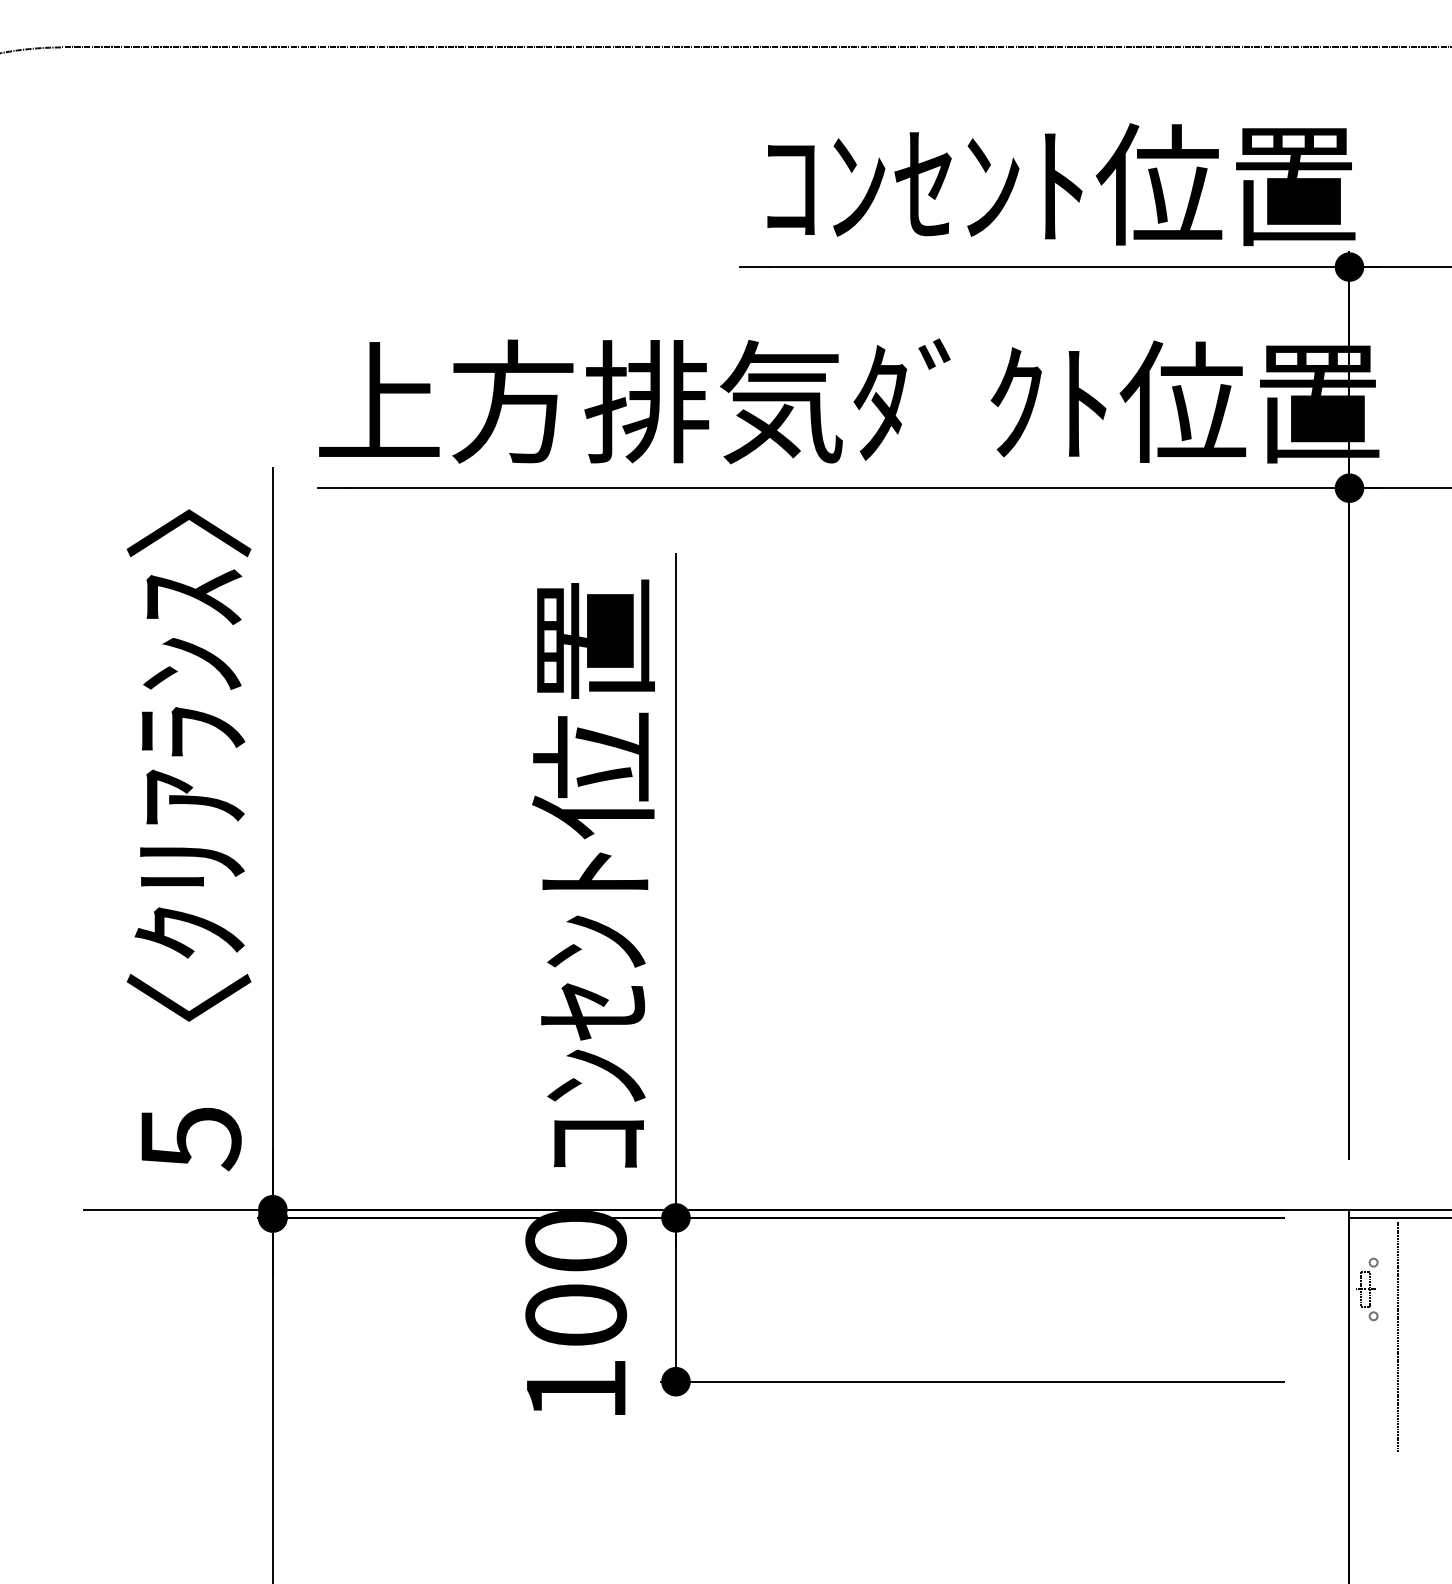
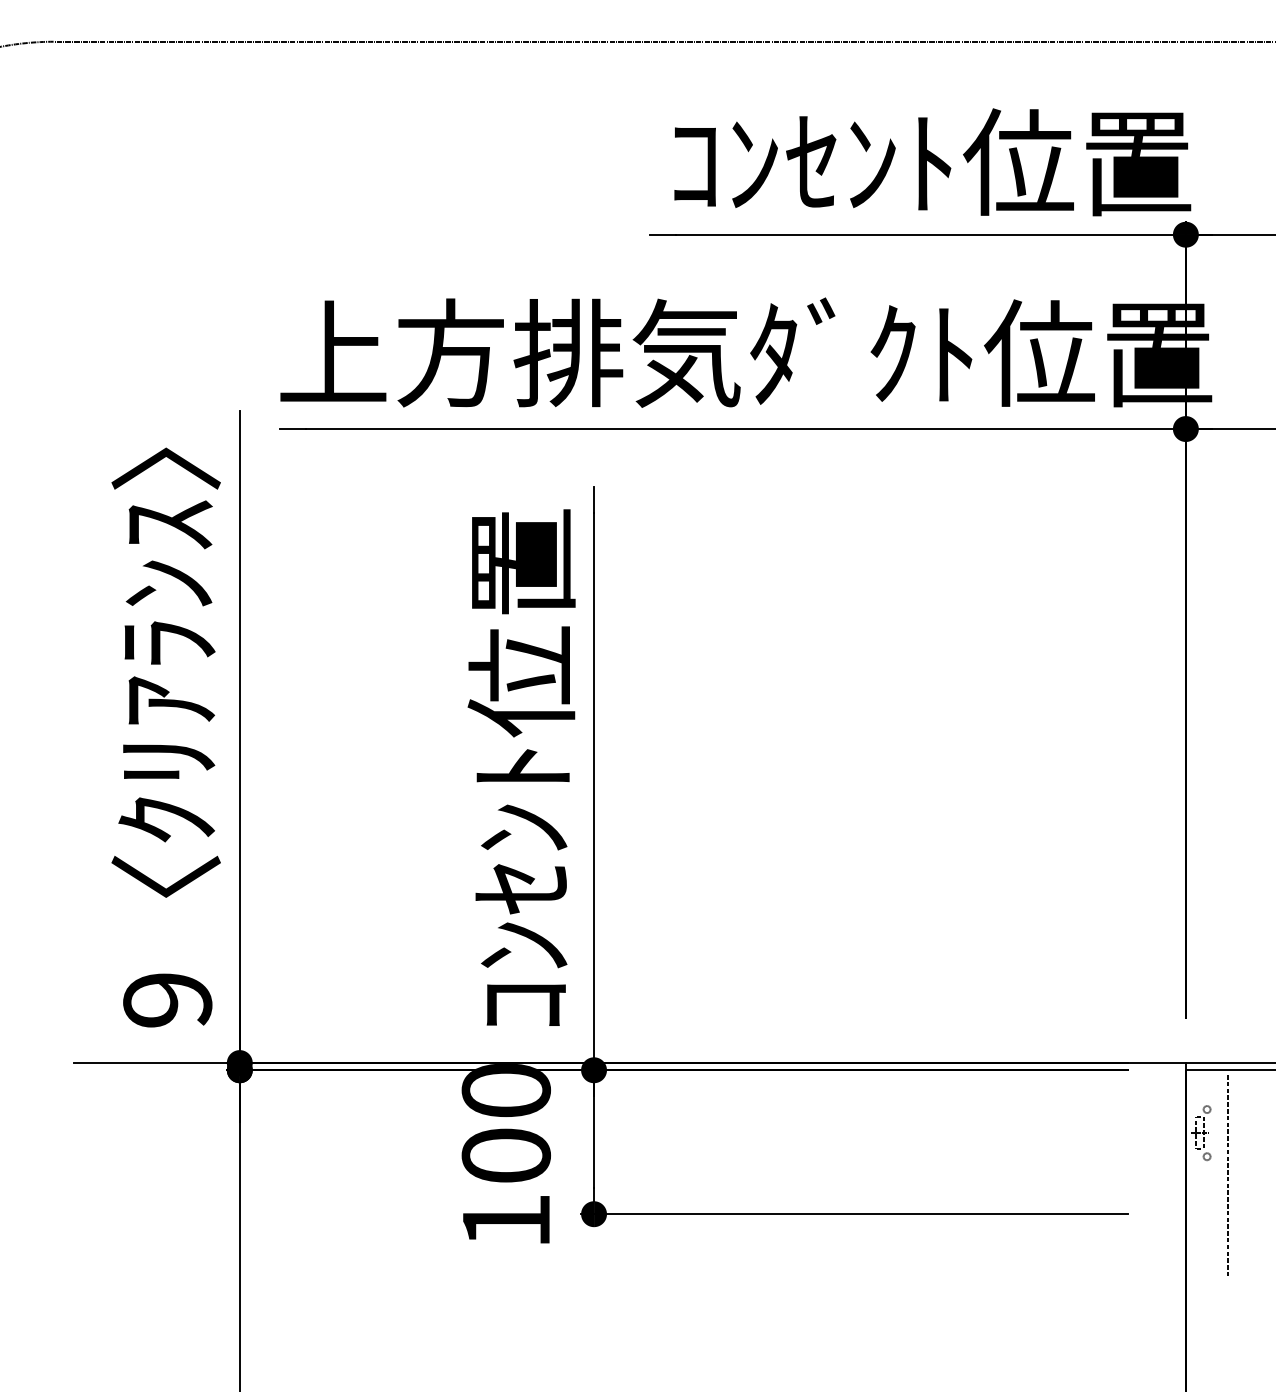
text: (190, 1139) -> (167, 1001), 5 -> 9

